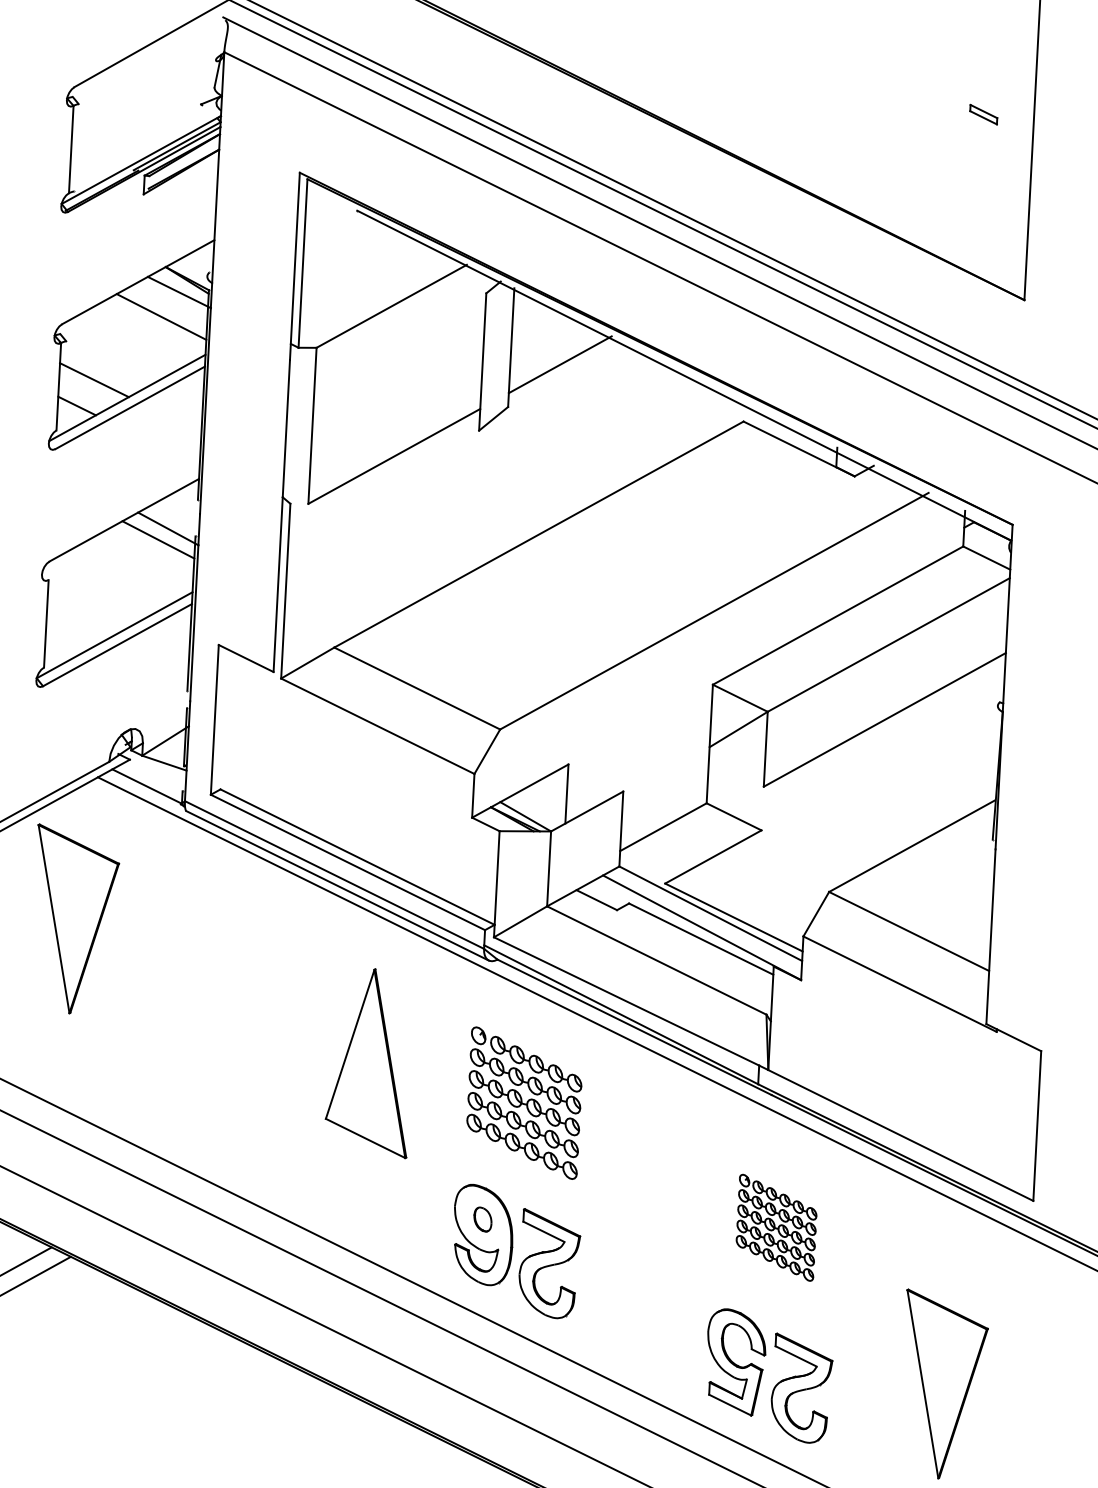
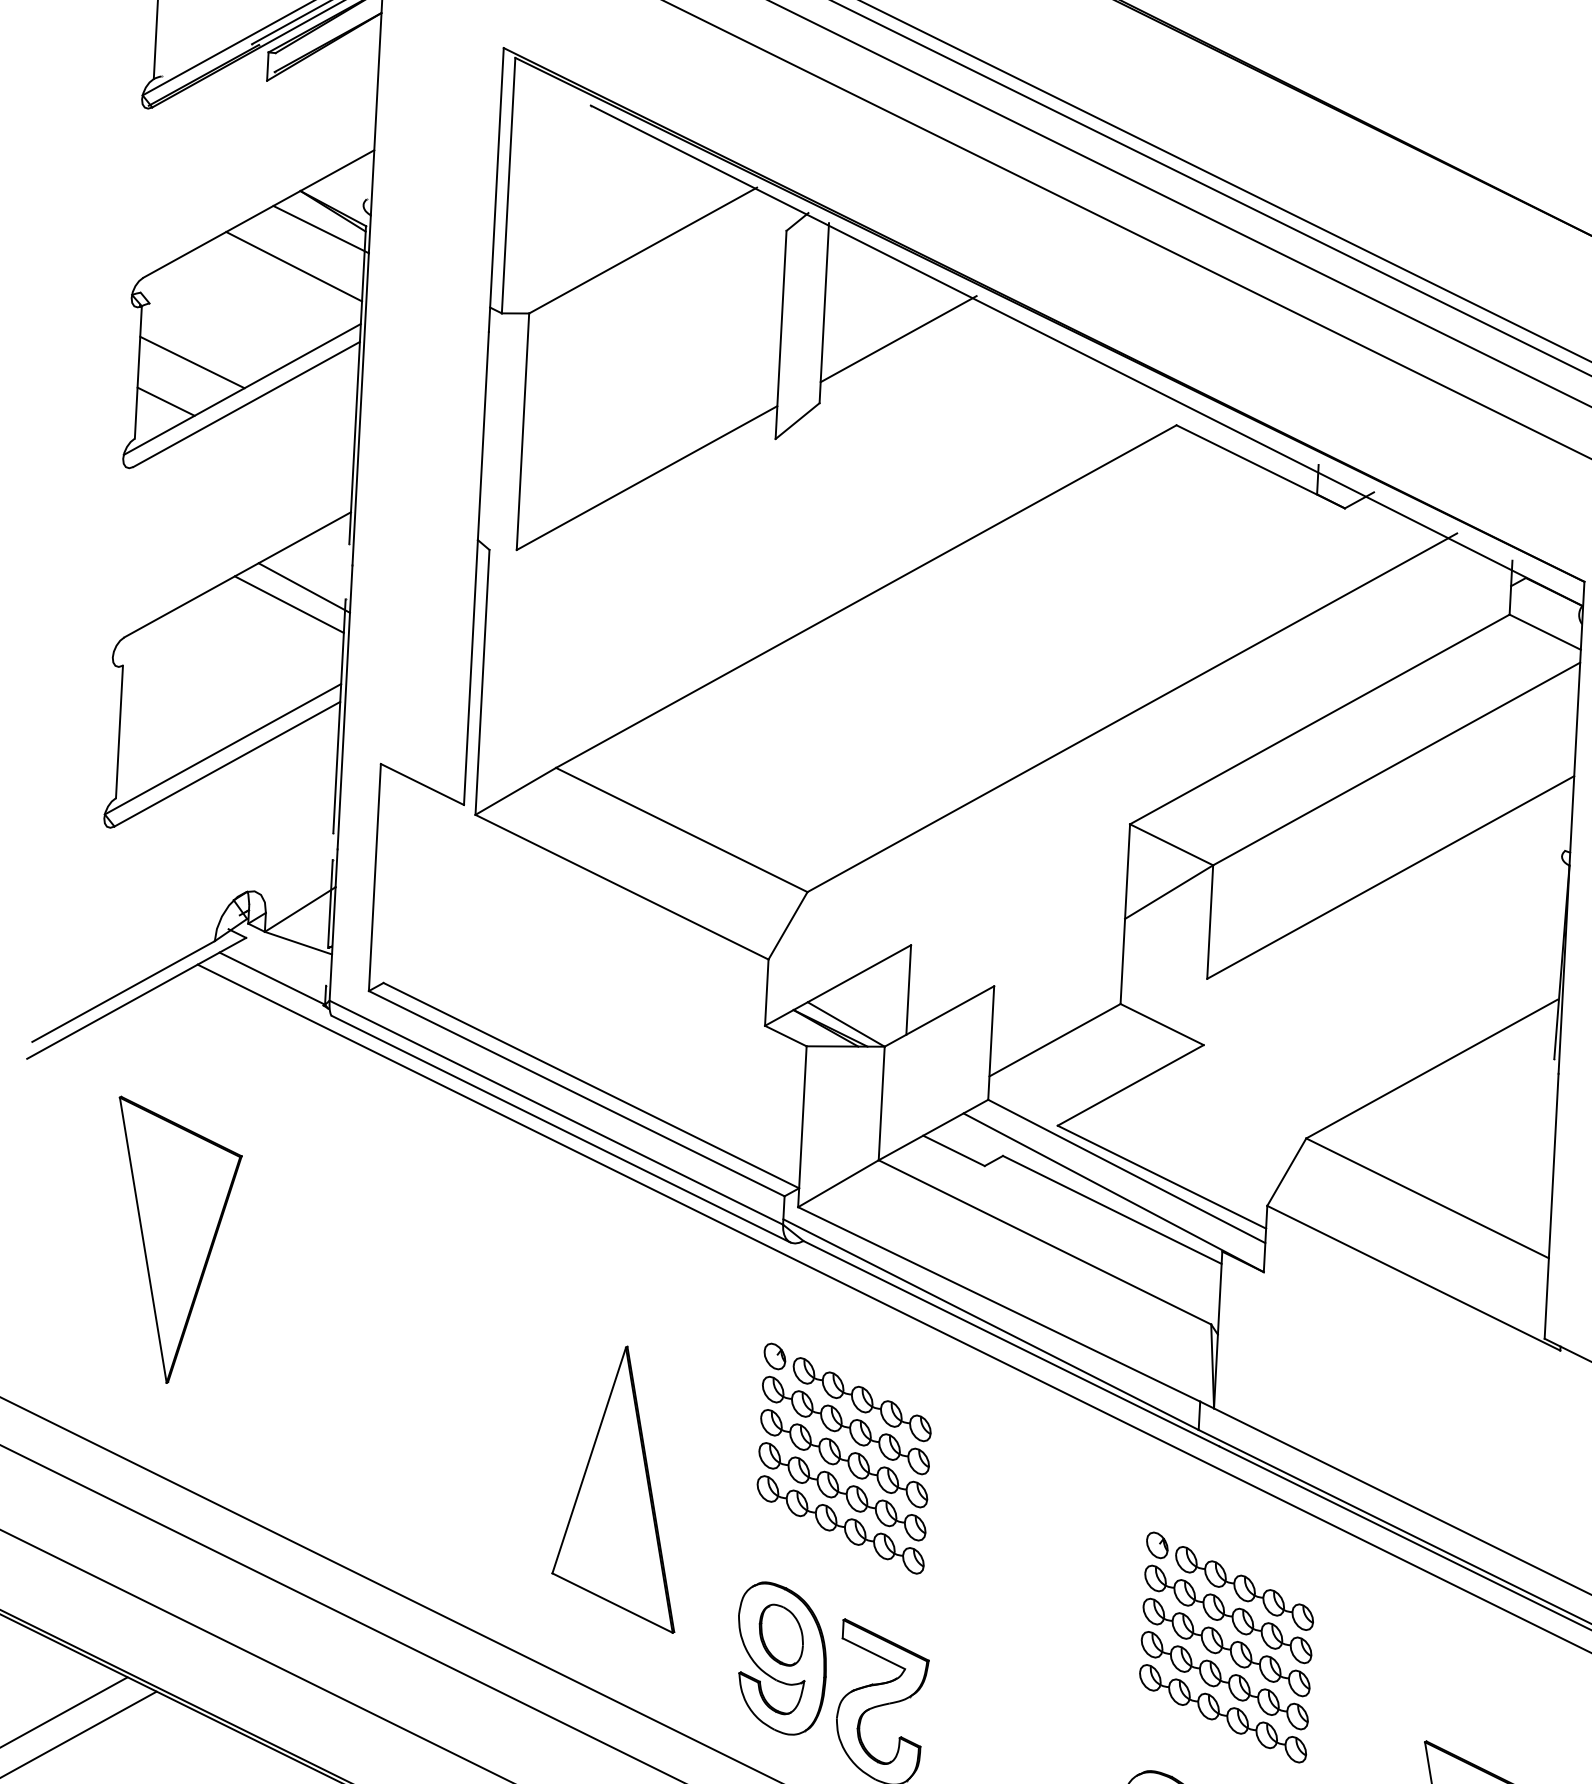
part: (78, 918) -> (180, 1239), moved
part: (365, 1063) -> (612, 1489), moved
part: (482, 1219) -> (780, 1635), size x1.67
part: (776, 1227) -> (1226, 1647), size x1.43

